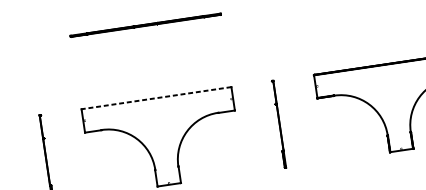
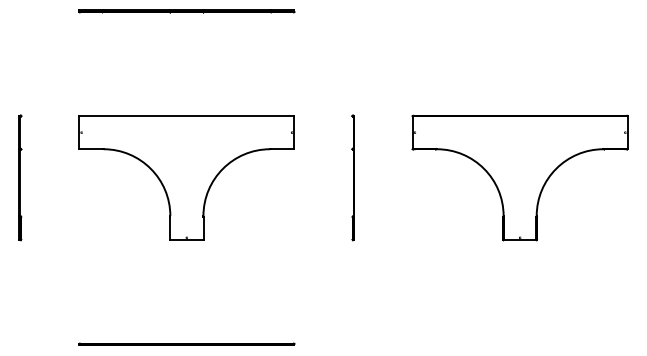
line: (156, 97) -> (186, 115), dashed -> solid

